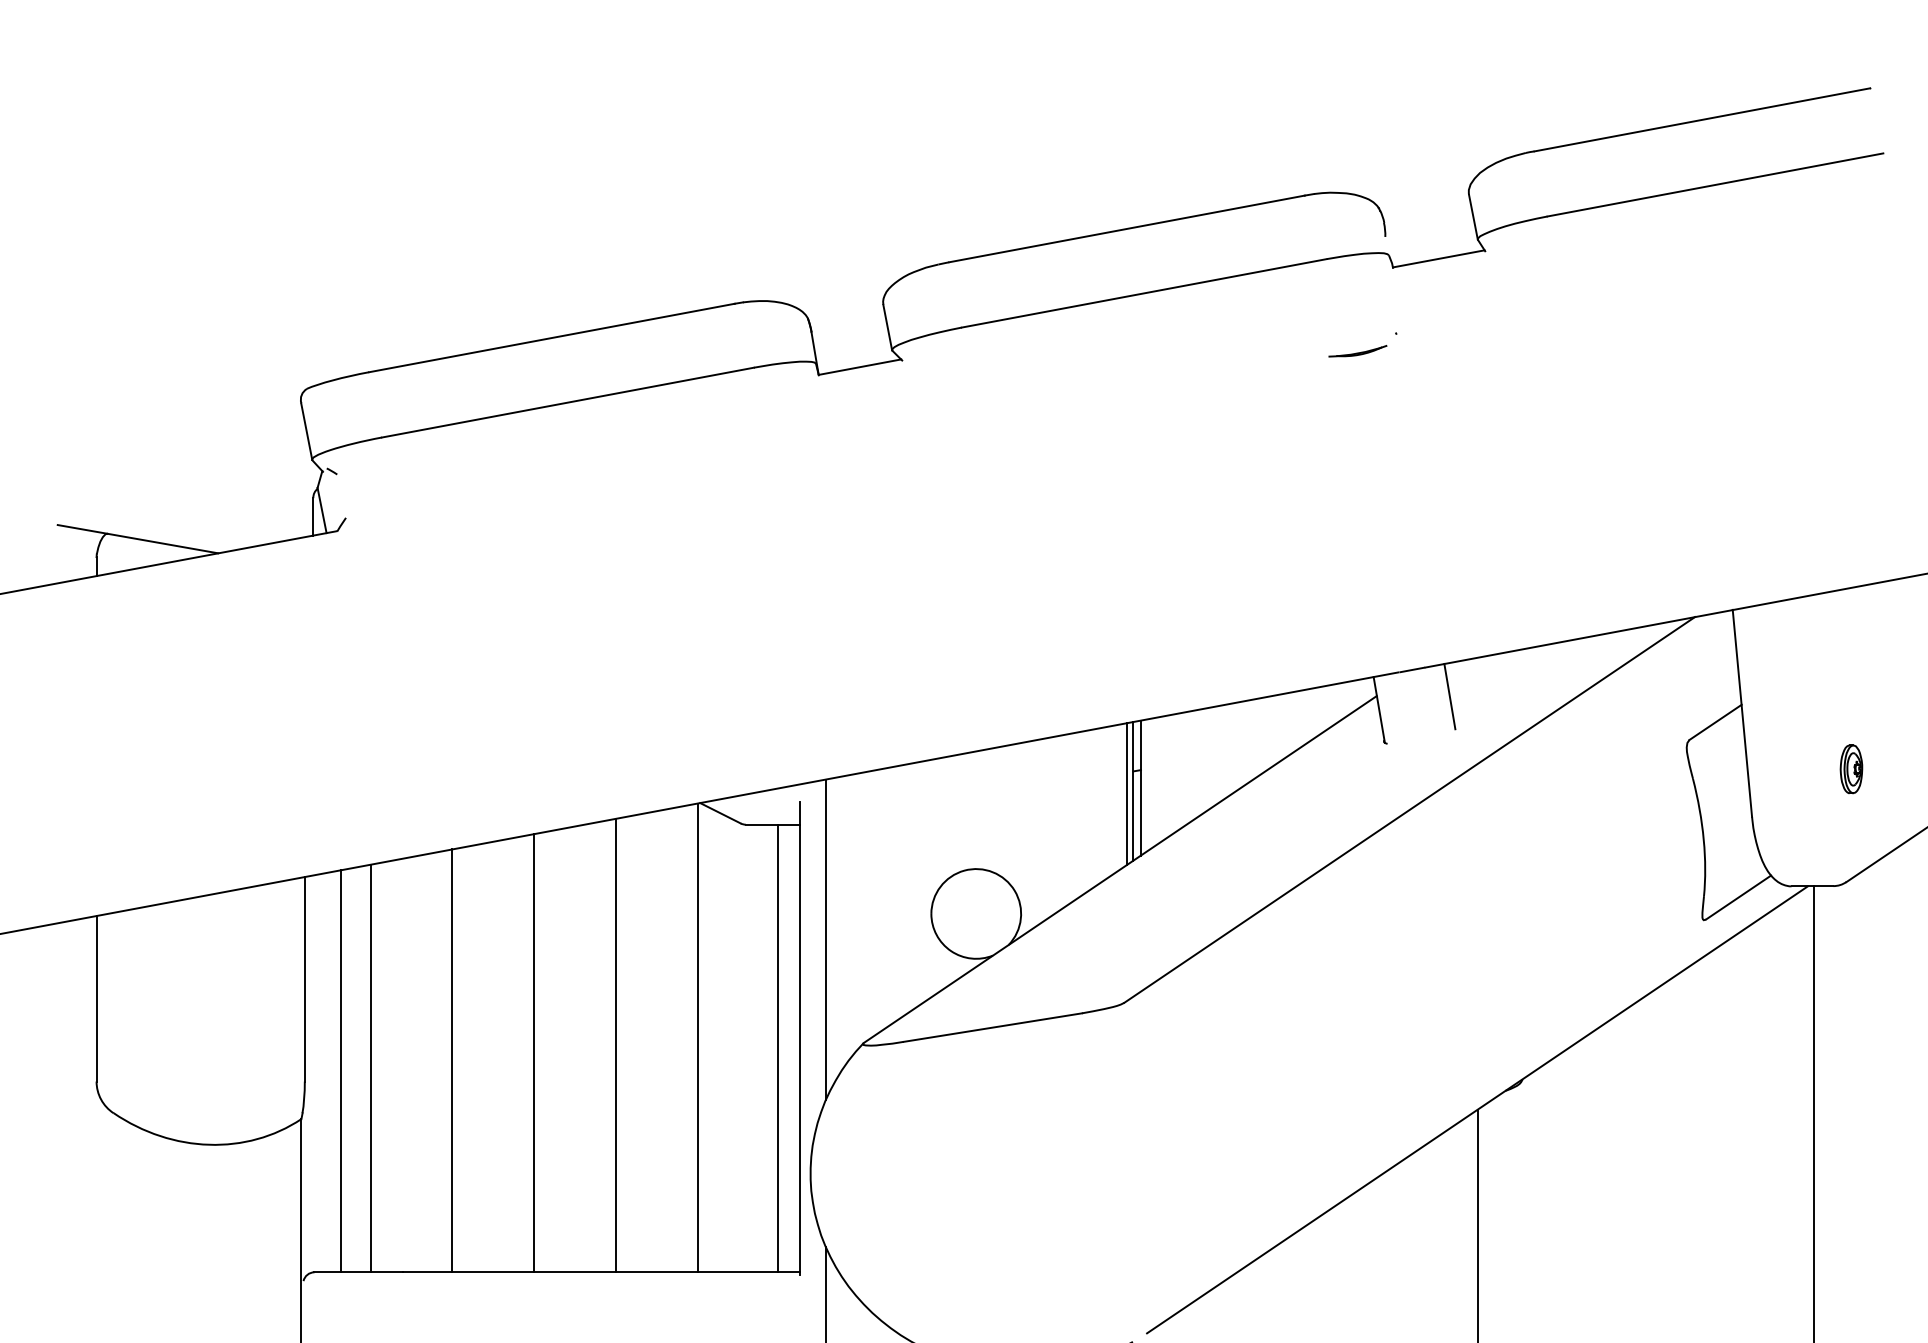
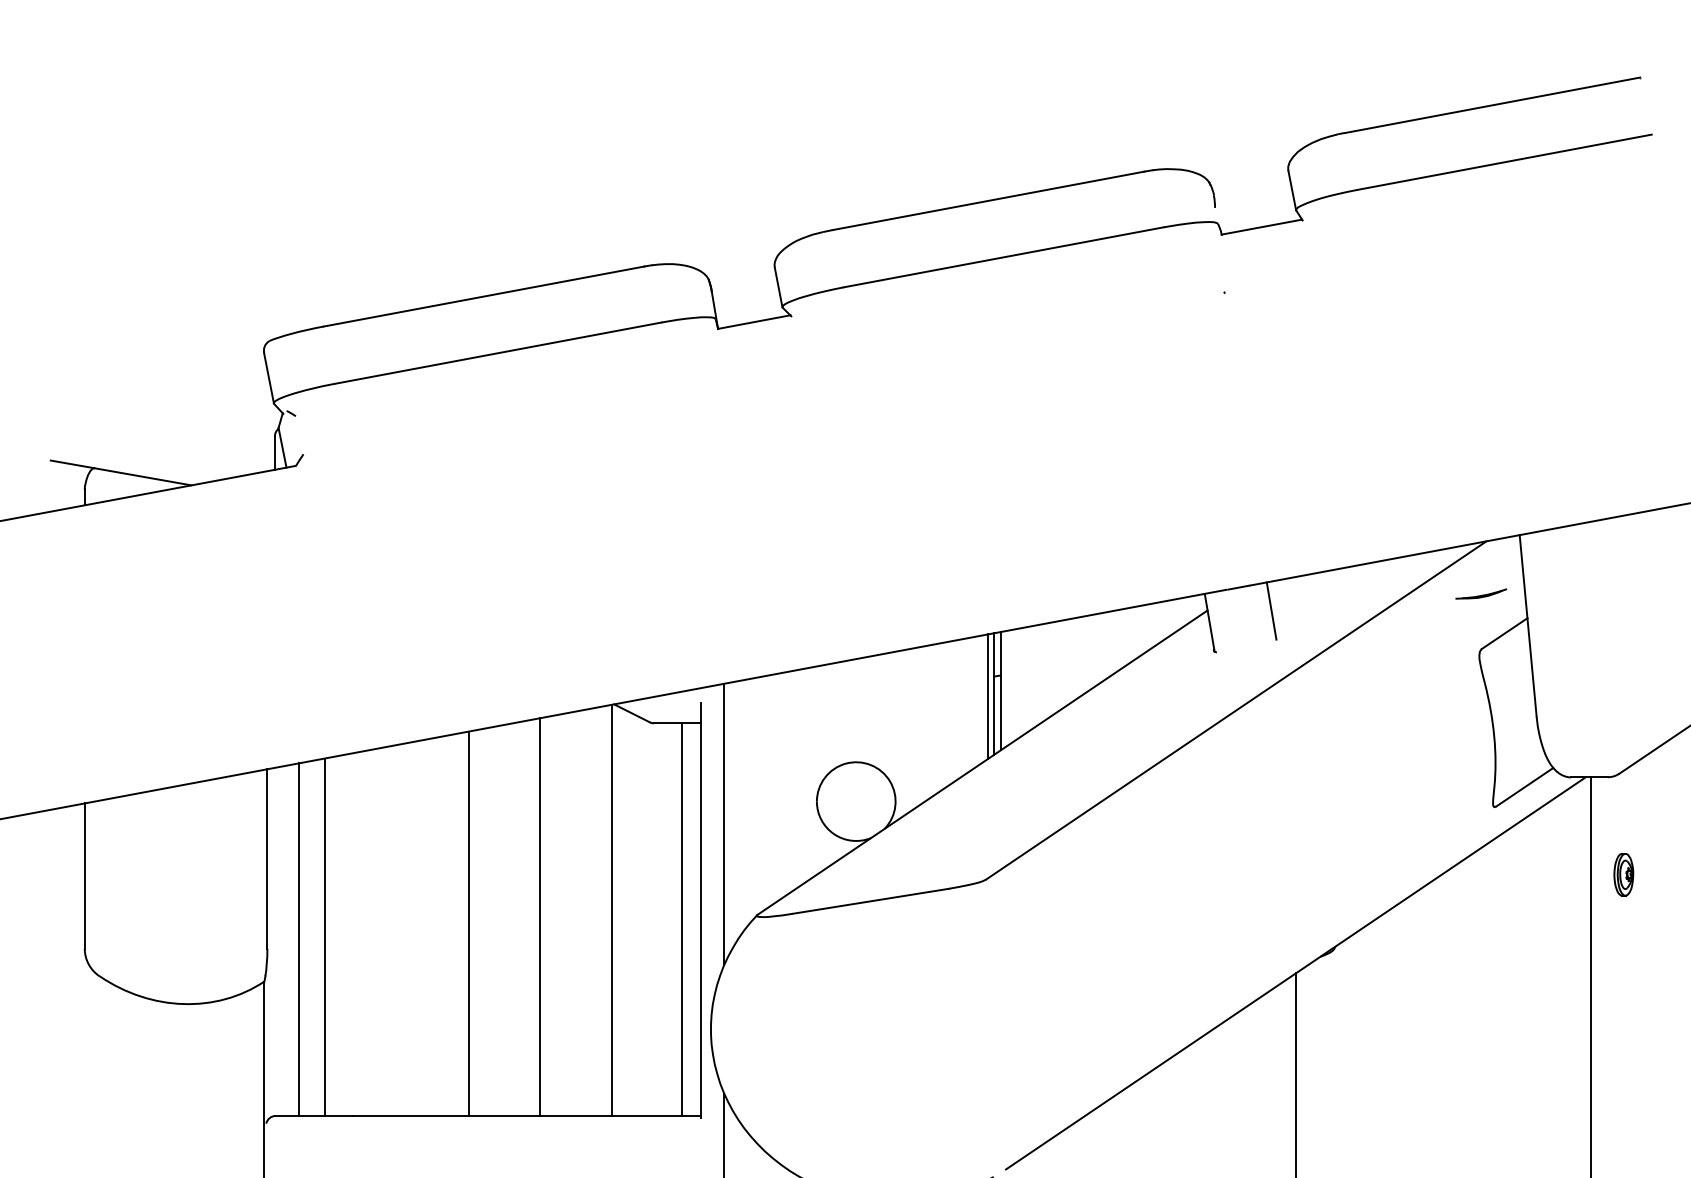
part: (1357, 351) -> (1480, 594), moved
part: (1851, 769) -> (1623, 874), moved
line: (452, 1060) -> (396, 930), removed

